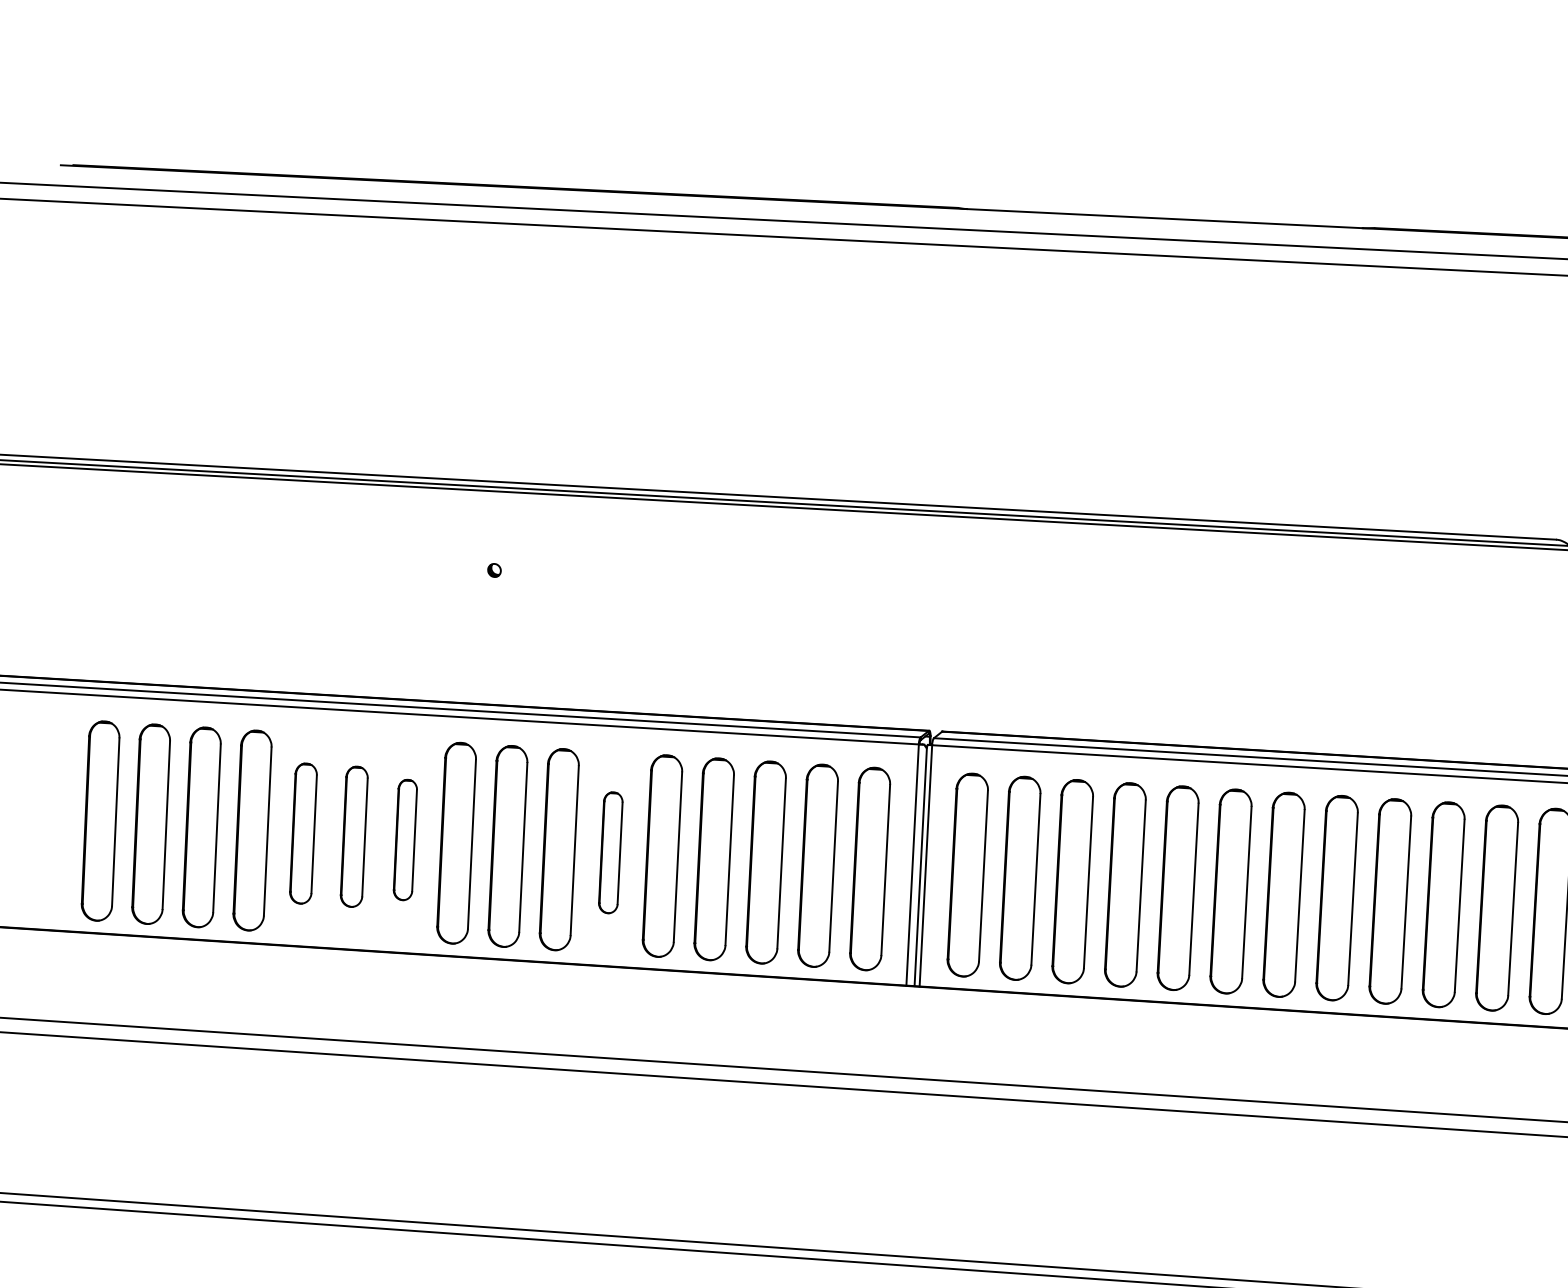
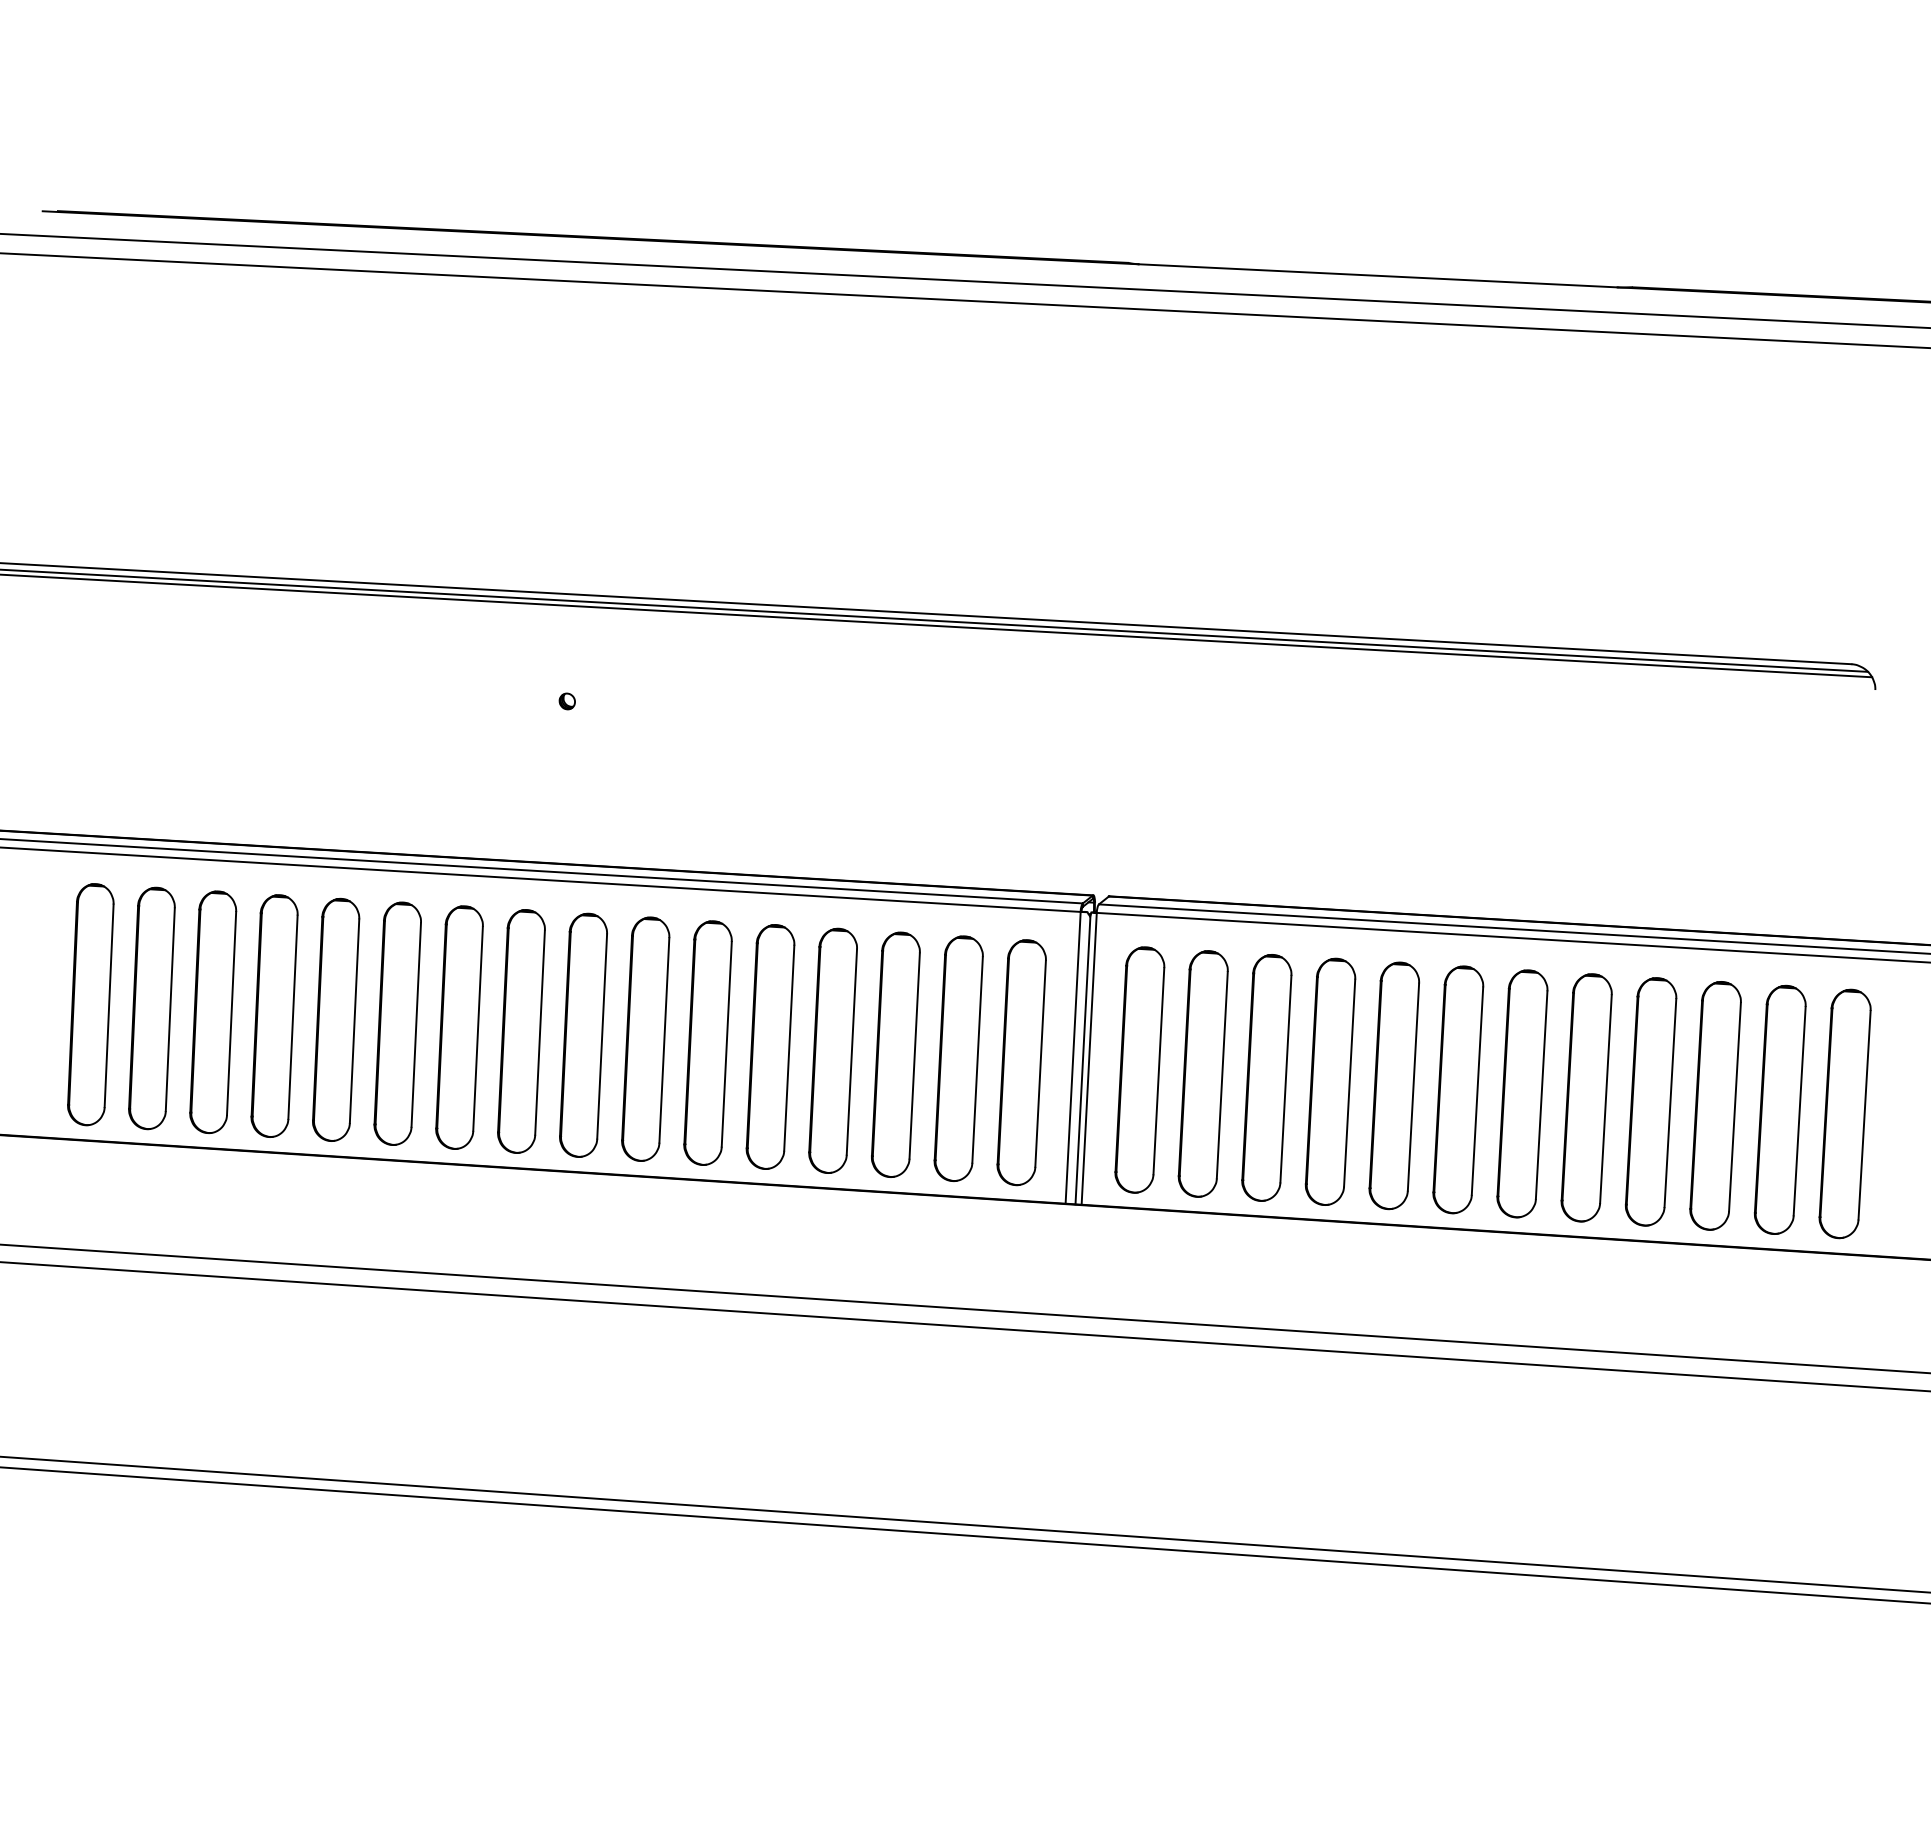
part: (303, 833) -> (336, 1019), size x1.43
part: (354, 836) -> (397, 1023), size x1.43
part: (405, 839) -> (459, 1027), size x1.67
part: (610, 852) -> (707, 1042), size x1.67

